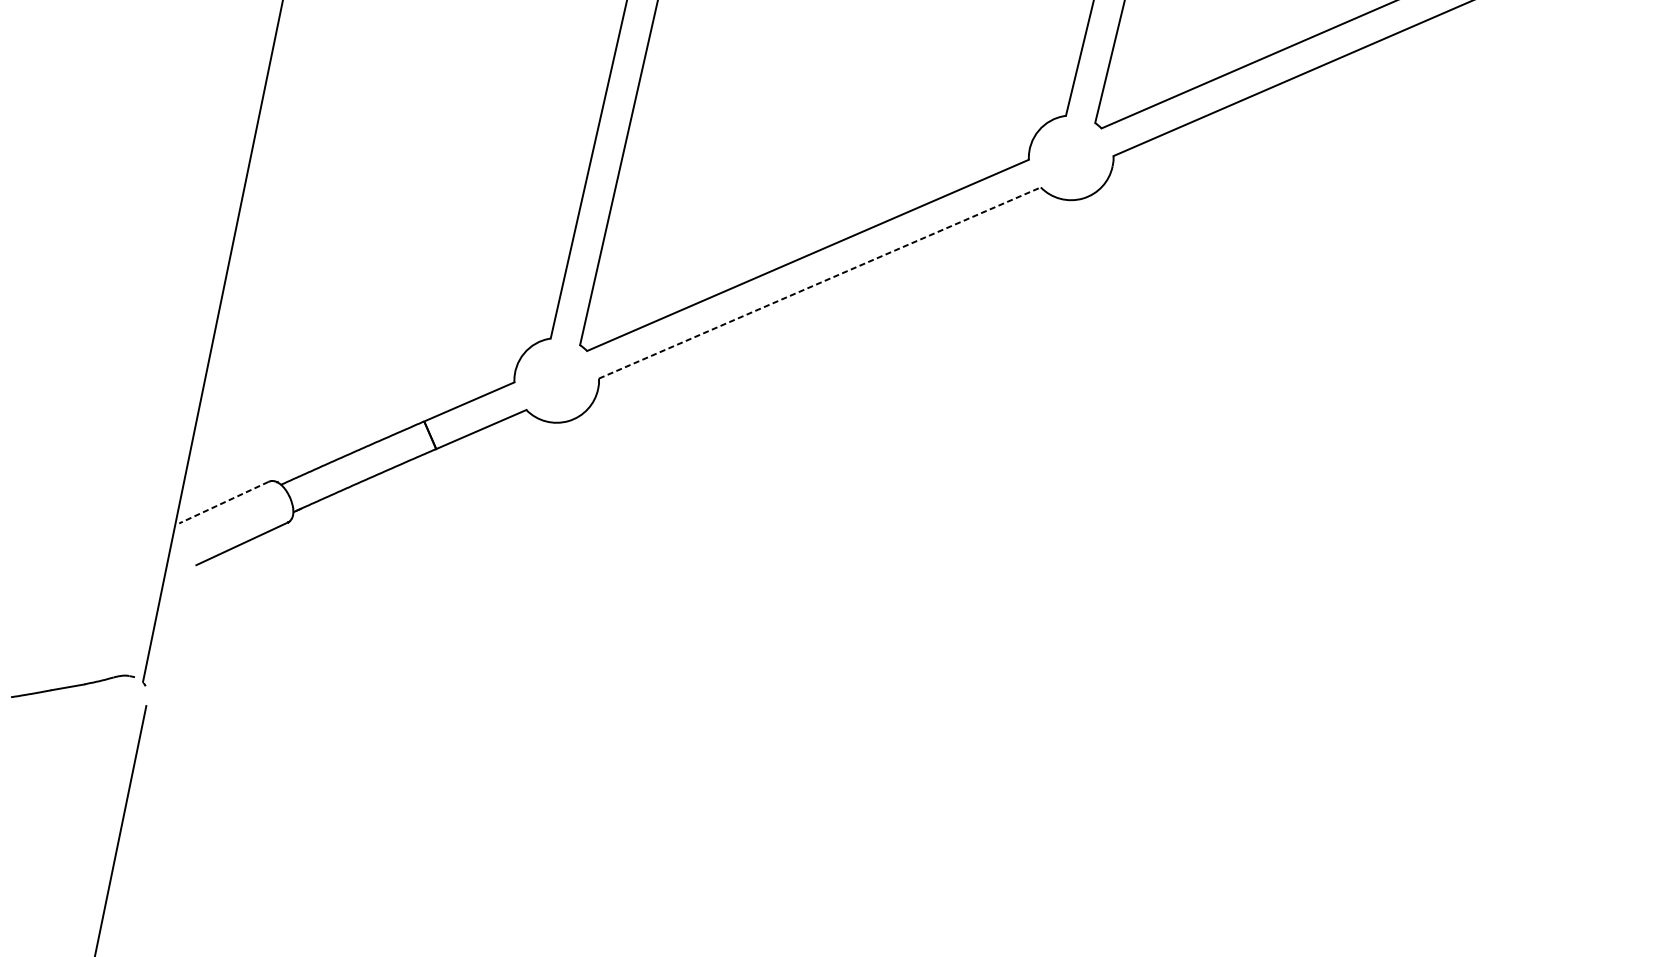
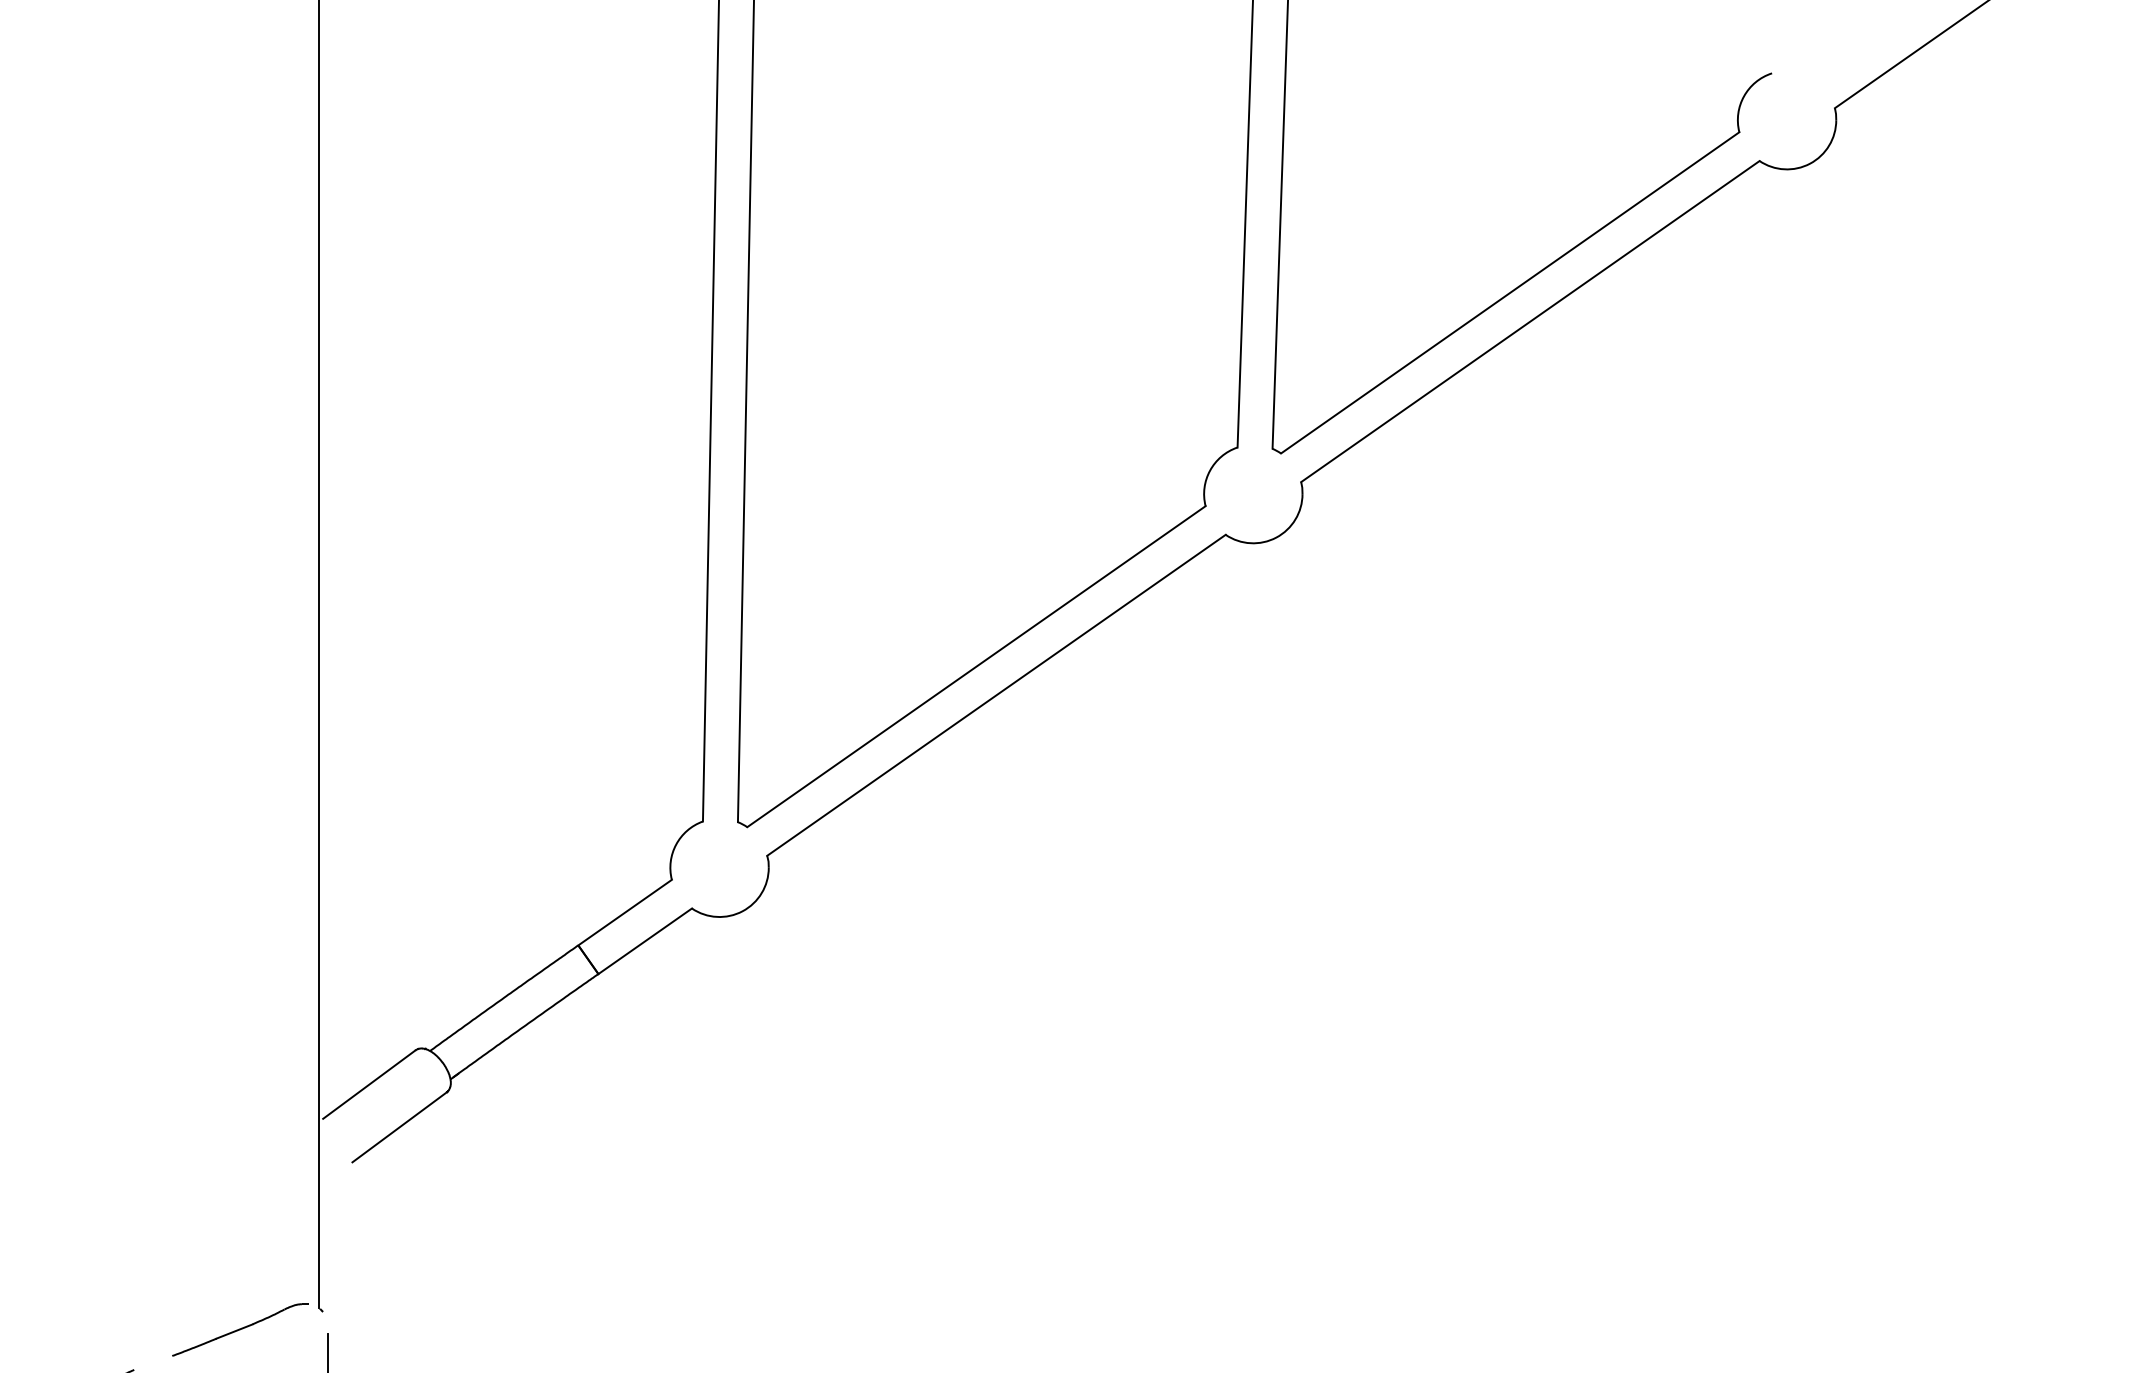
line: (819, 283) -> (996, 695), dashed -> solid
line: (223, 503) -> (368, 1085), dashed -> solid

